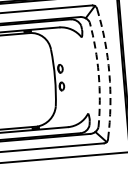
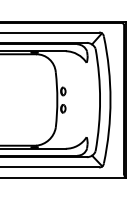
arc: (109, 73) -> (110, 100), dashed -> solid
arc: (99, 74) -> (100, 100), dashed -> solid

